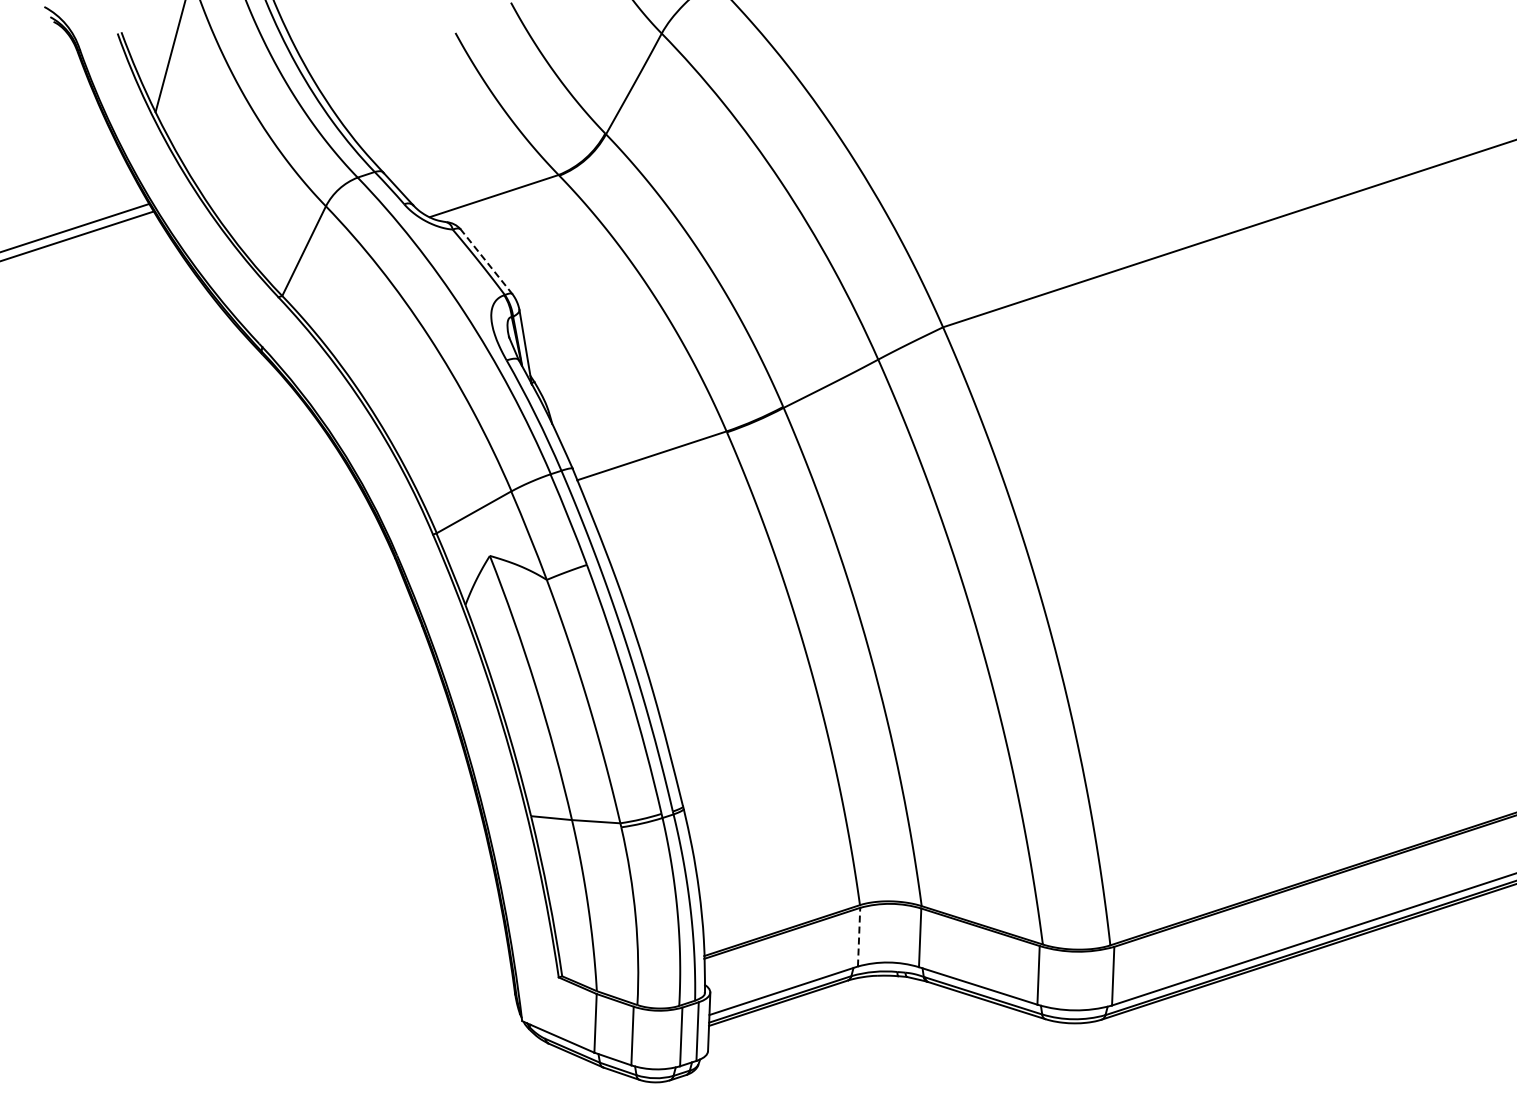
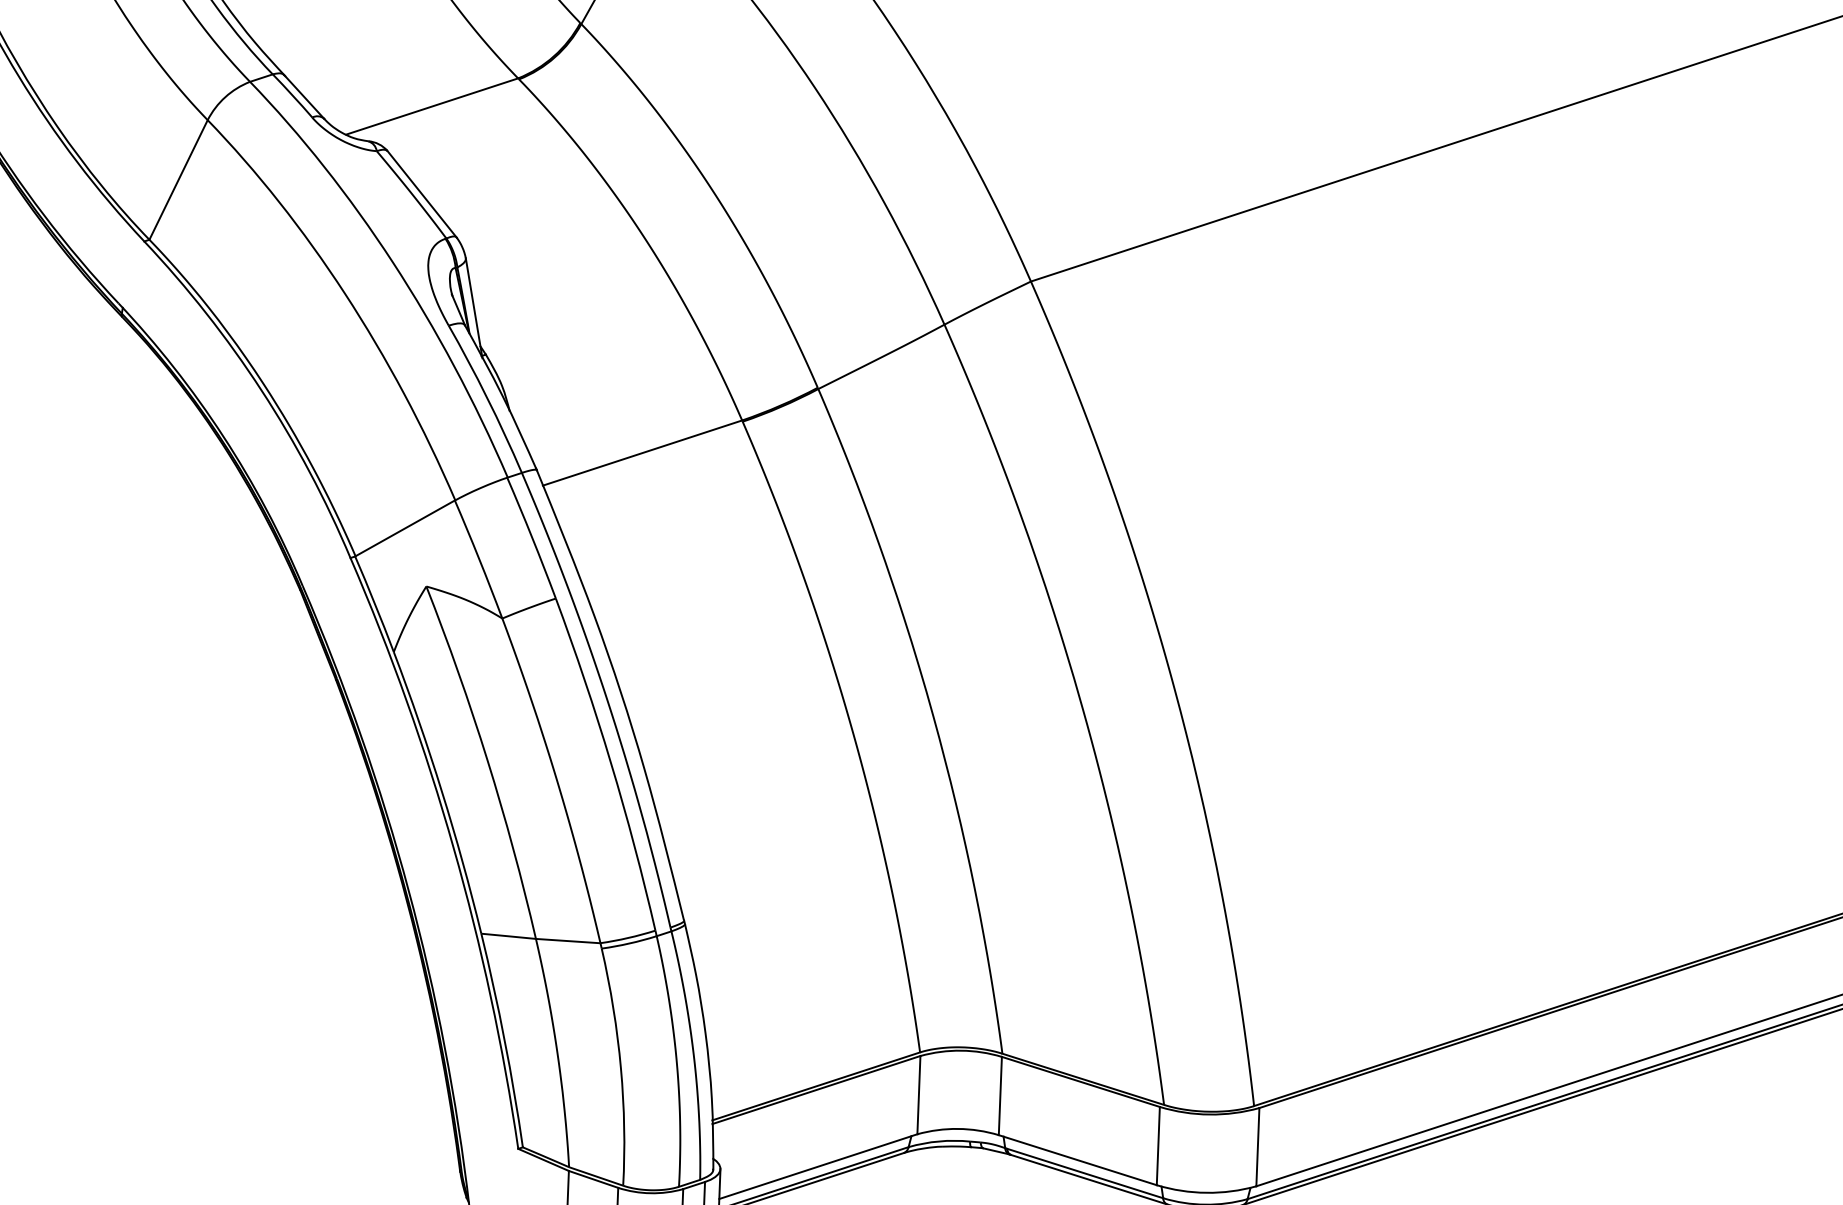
line: (486, 261) -> (421, 193), dashed -> solid
line: (859, 936) -> (919, 1094), dashed -> solid

